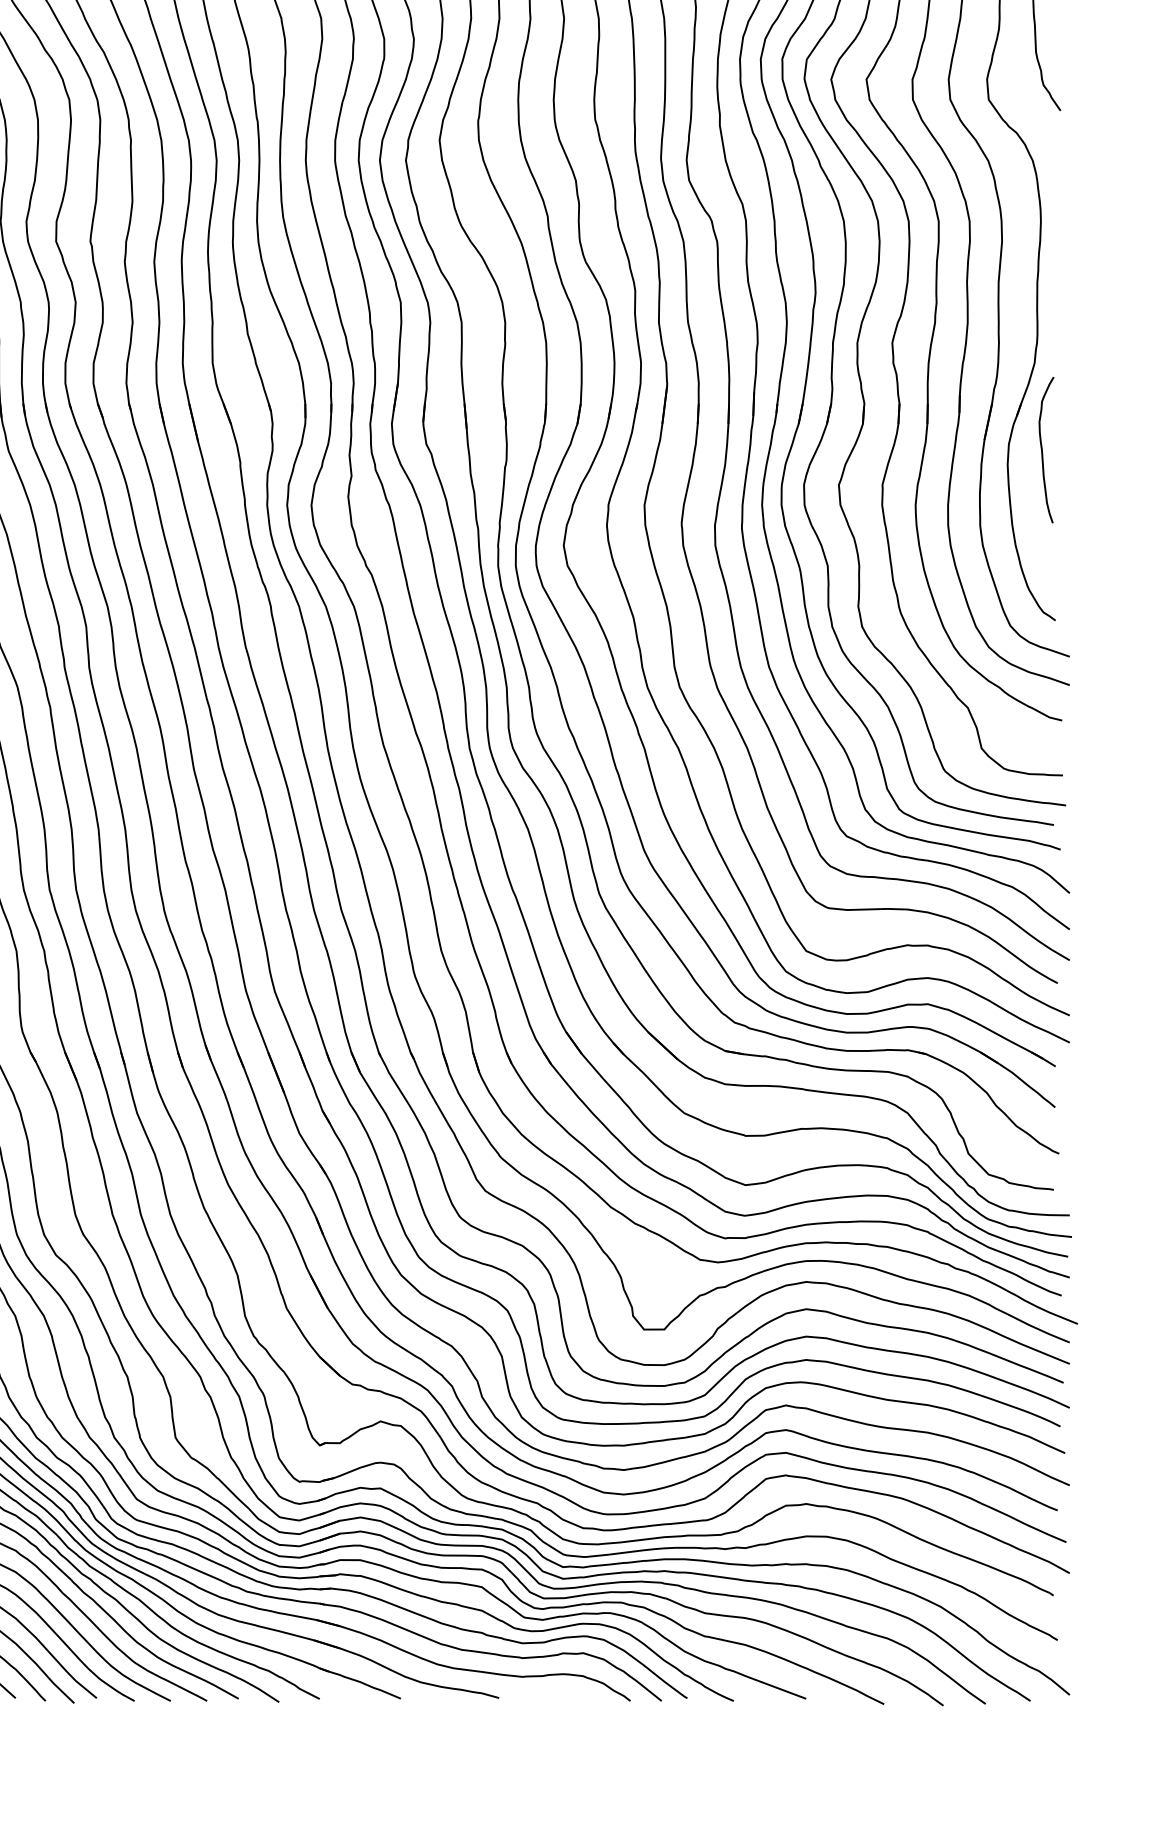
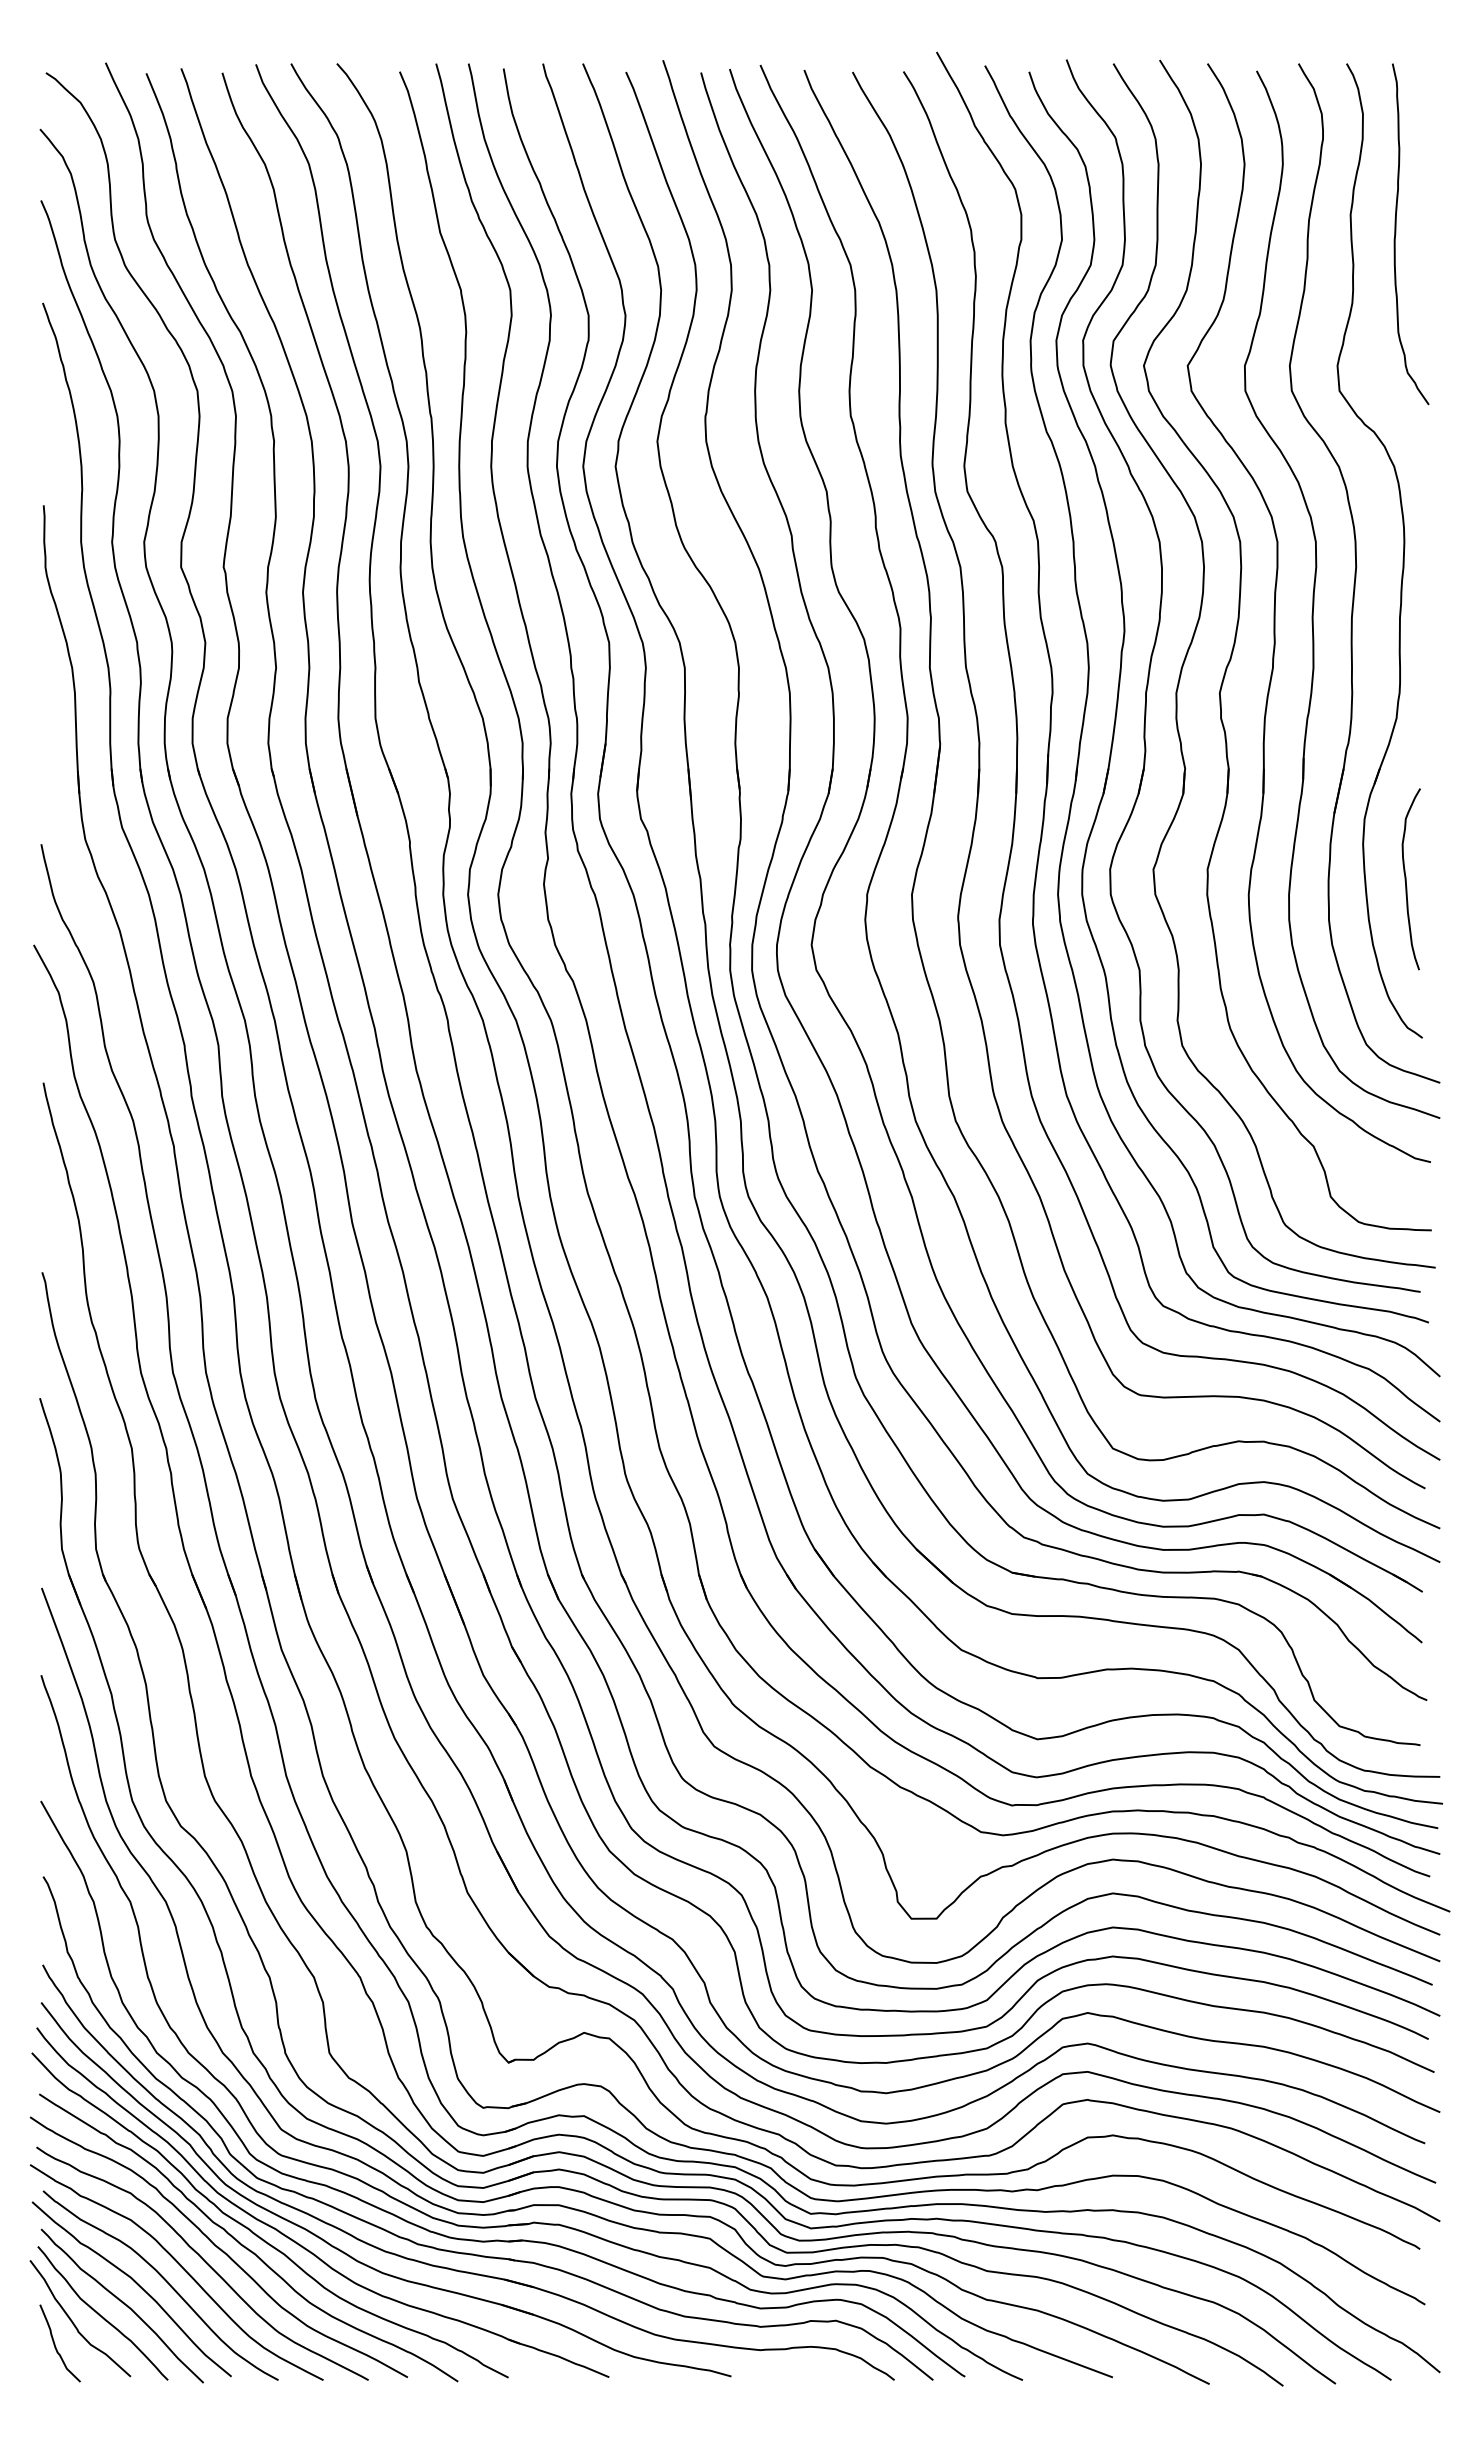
curve: (1042, 450) -> (1406, 879), moved

